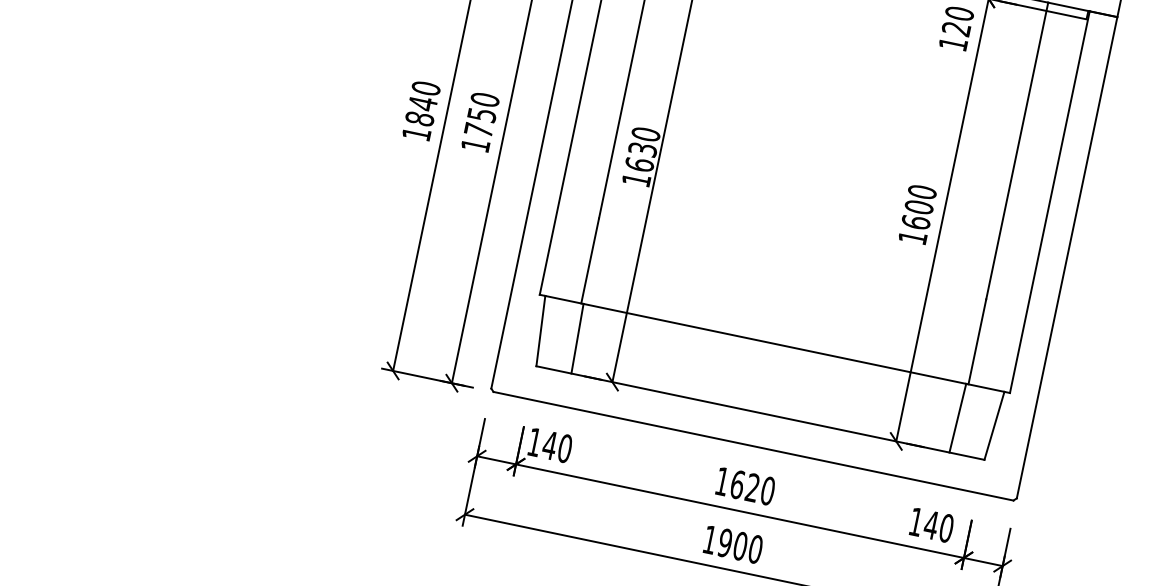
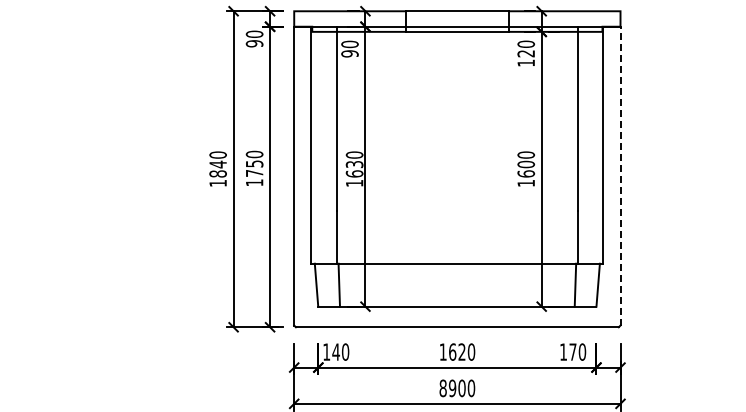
line: (1067, 256) -> (620, 175), solid -> dashed
text: (930, 524) -> (572, 351), 140 -> 170
text: (708, 539) -> (442, 388), 1900 -> 8900

